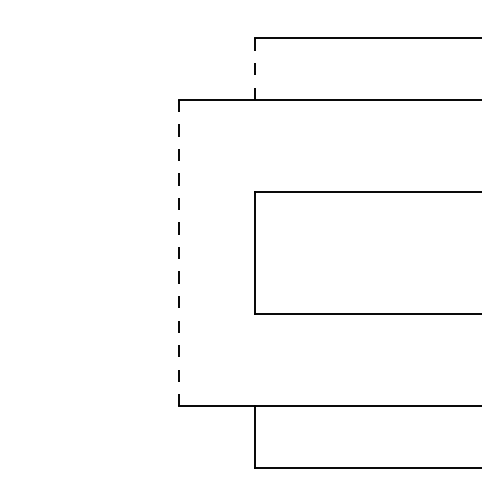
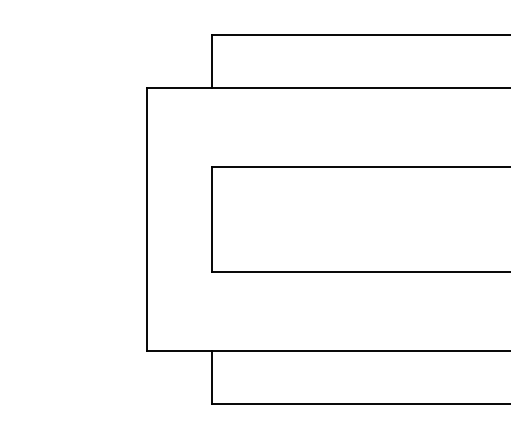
line: (254, 69) -> (212, 61), dashed -> solid
line: (179, 253) -> (147, 219), dashed -> solid

